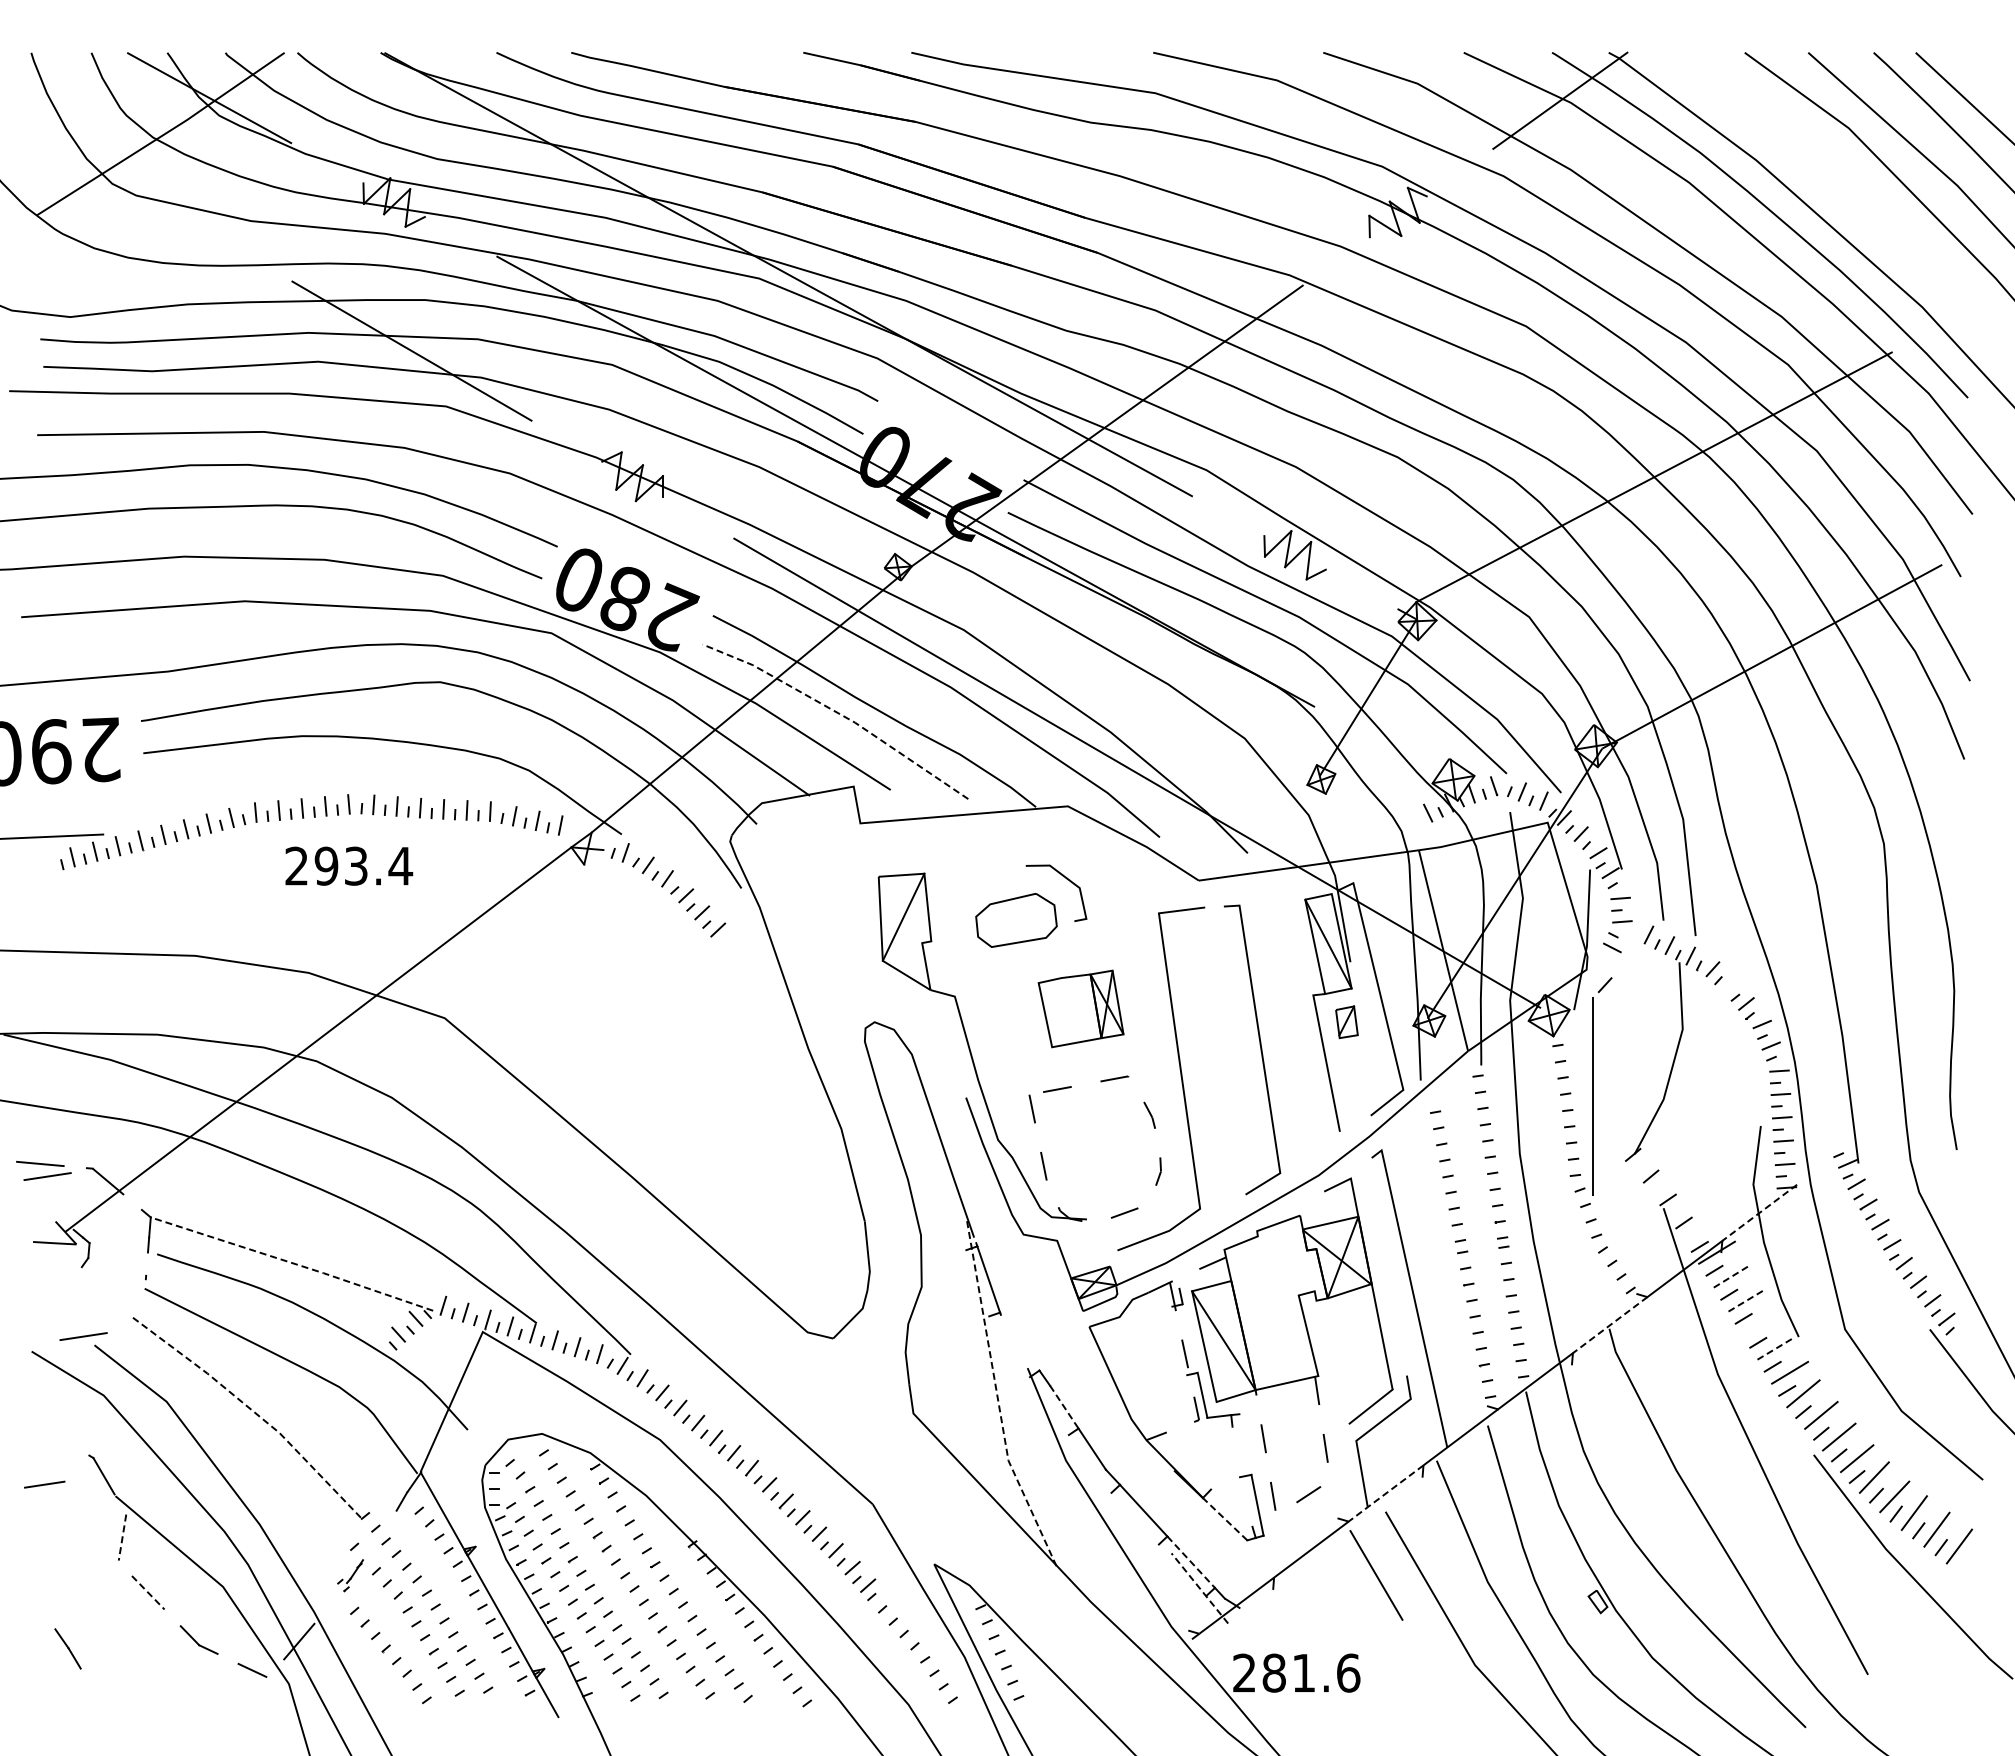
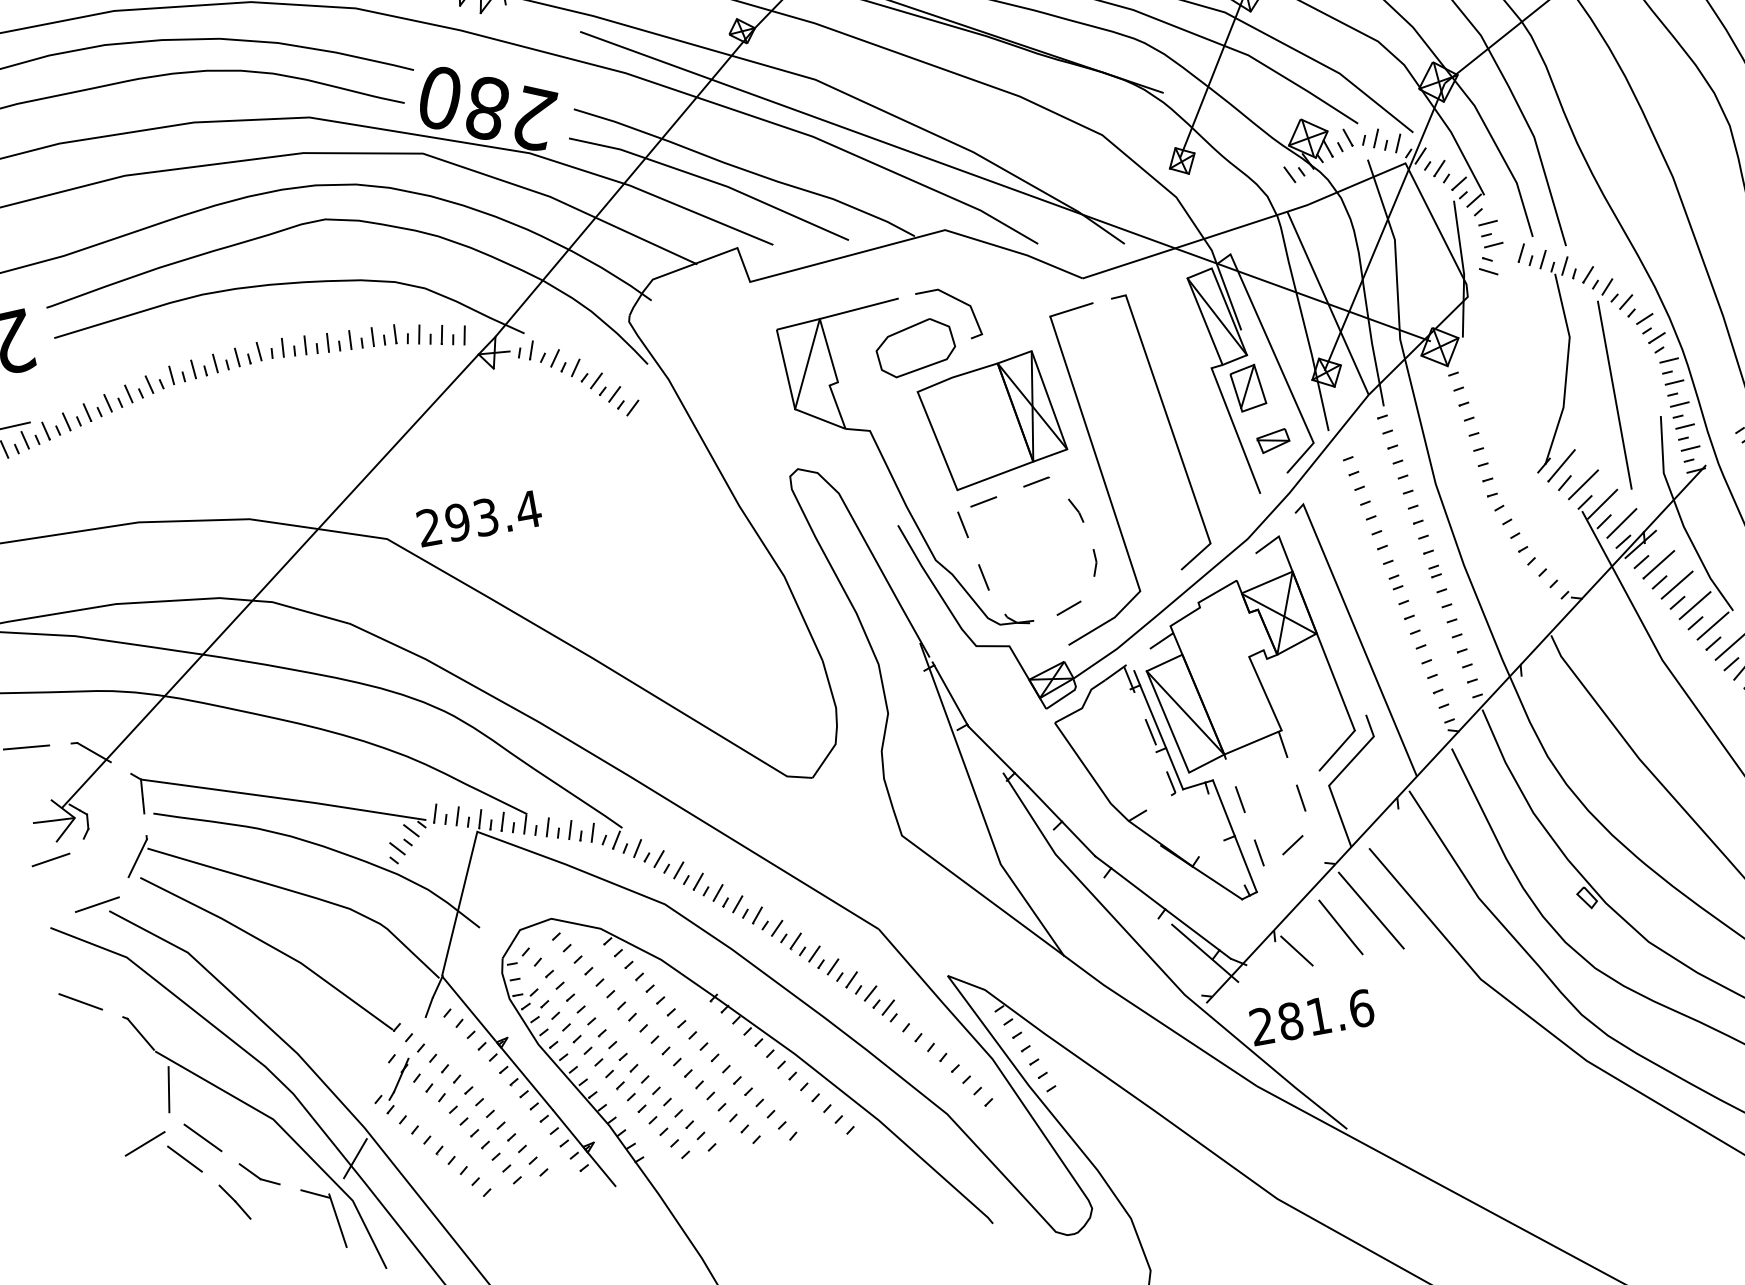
line: (839, 713) -> (711, 180), dashed -> solid
text: (349, 865) -> (479, 517), moved
line: (965, 870) -> (858, 308), added
part: (1080, 1008) -> (991, 420), size x1.67
part: (1346, 1021) -> (1247, 387), size x1.43
part: (1362, 1080) -> (1273, 441), added
part: (1593, 1086) -> (1613, 385), moved
line: (1650, 1157) -> (1560, 465), added
line: (47, 1176) -> (35, 758), removed
line: (1669, 1181) -> (1583, 484), added
line: (1685, 1204) -> (1602, 503), added
line: (1759, 1212) -> (1674, 498), dashed -> solid
line: (1701, 1227) -> (1621, 523), added
line: (64, 1254) -> (65, 829), added
line: (292, 1263) -> (284, 799), dashed -> solid
line: (1732, 1276) -> (1659, 564), dashed -> solid
line: (132, 1296) -> (137, 858), added
line: (1746, 1300) -> (1677, 584), dashed -> solid
line: (1611, 1324) -> (1552, 630), dashed -> solid
line: (1761, 1324) -> (1695, 605), added
line: (1189, 1338) -> (1152, 716), added
line: (1019, 1342) -> (990, 749), added
line: (1775, 1348) -> (1712, 625), dashed -> solid
line: (997, 1397) -> (979, 805), dashed -> solid
line: (1064, 1407) -> (1045, 803), dashed -> solid
line: (251, 1410) -> (270, 946), dashed -> solid
line: (48, 1431) -> (80, 1001), added
line: (1245, 1444) -> (1223, 808), added
line: (44, 1484) -> (50, 859), moved
line: (1385, 1494) -> (1366, 831), dashed -> solid
line: (1225, 1519) -> (1217, 883), dashed -> solid
line: (122, 1538) -> (169, 1090), dashed -> solid
line: (1191, 1562) -> (1192, 930), dashed -> solid
part: (350, 1575) -> (392, 1086), size x1.67
line: (1342, 1586) -> (1340, 927), added
line: (88, 1587) -> (145, 1143), added
line: (1199, 1588) -> (1204, 953), dashed -> solid
line: (148, 1593) -> (203, 1138), dashed -> solid
line: (1293, 1602) -> (1296, 950), added
line: (125, 1610) -> (184, 1158), added
line: (67, 1648) -> (234, 1201), moved
line: (270, 1701) -> (338, 1220), added

